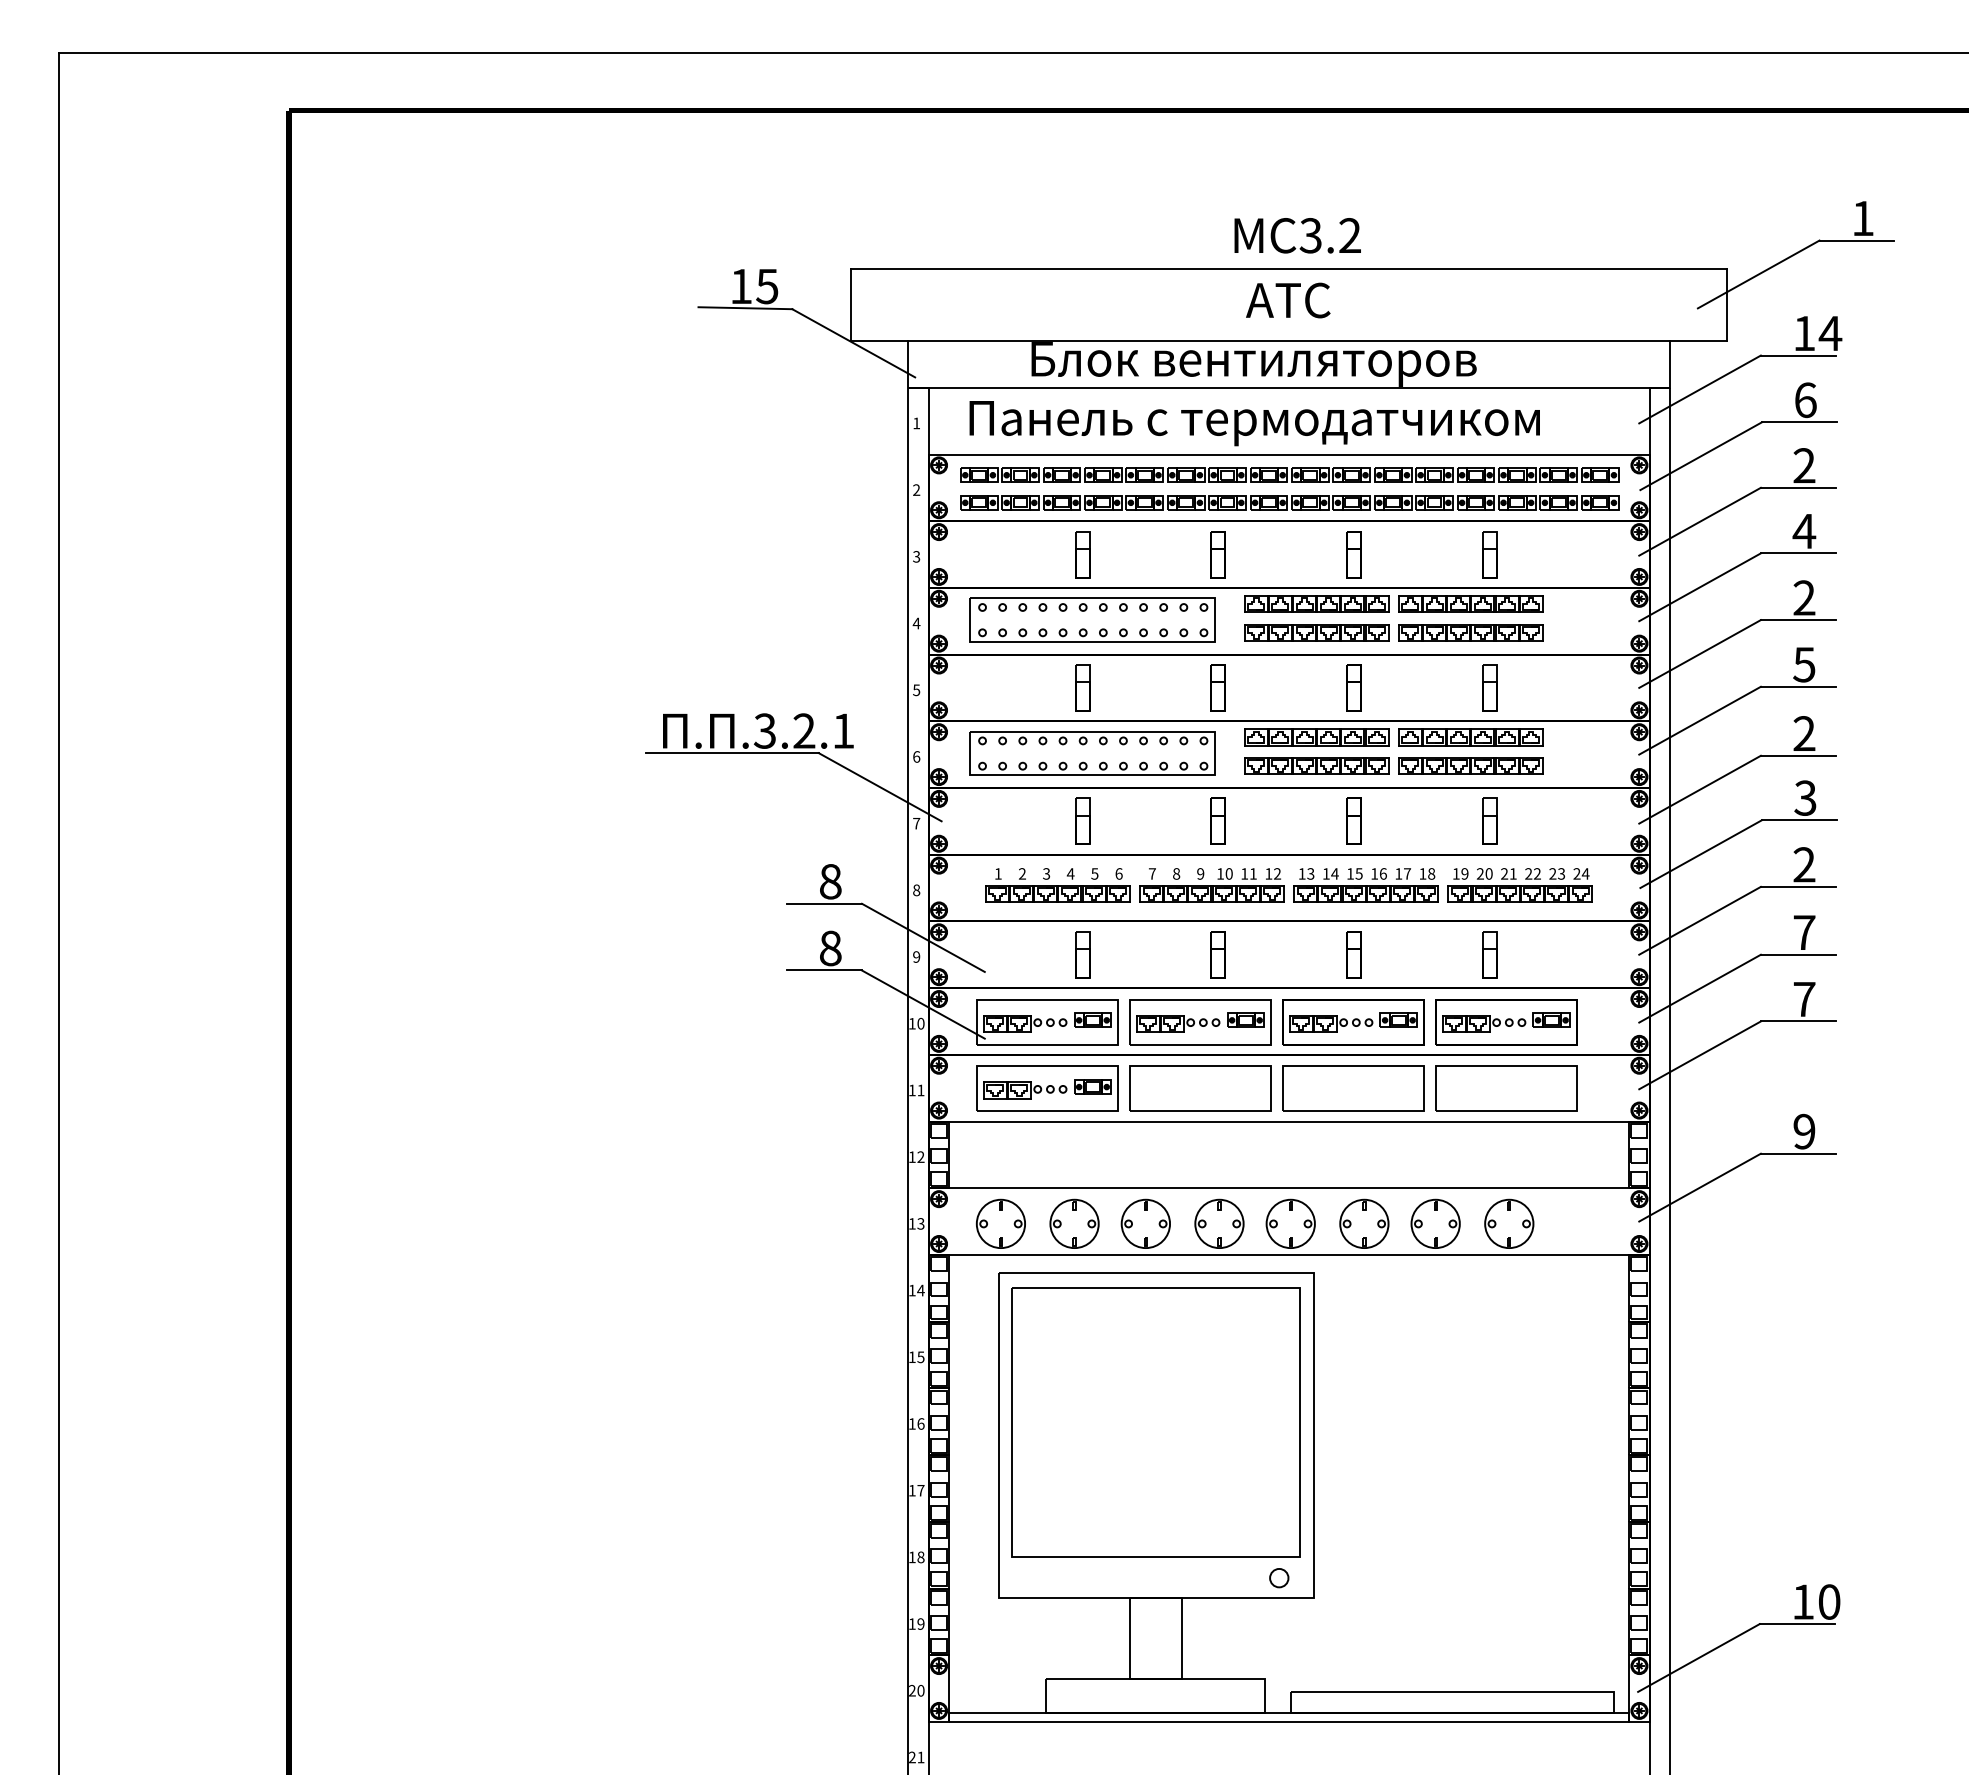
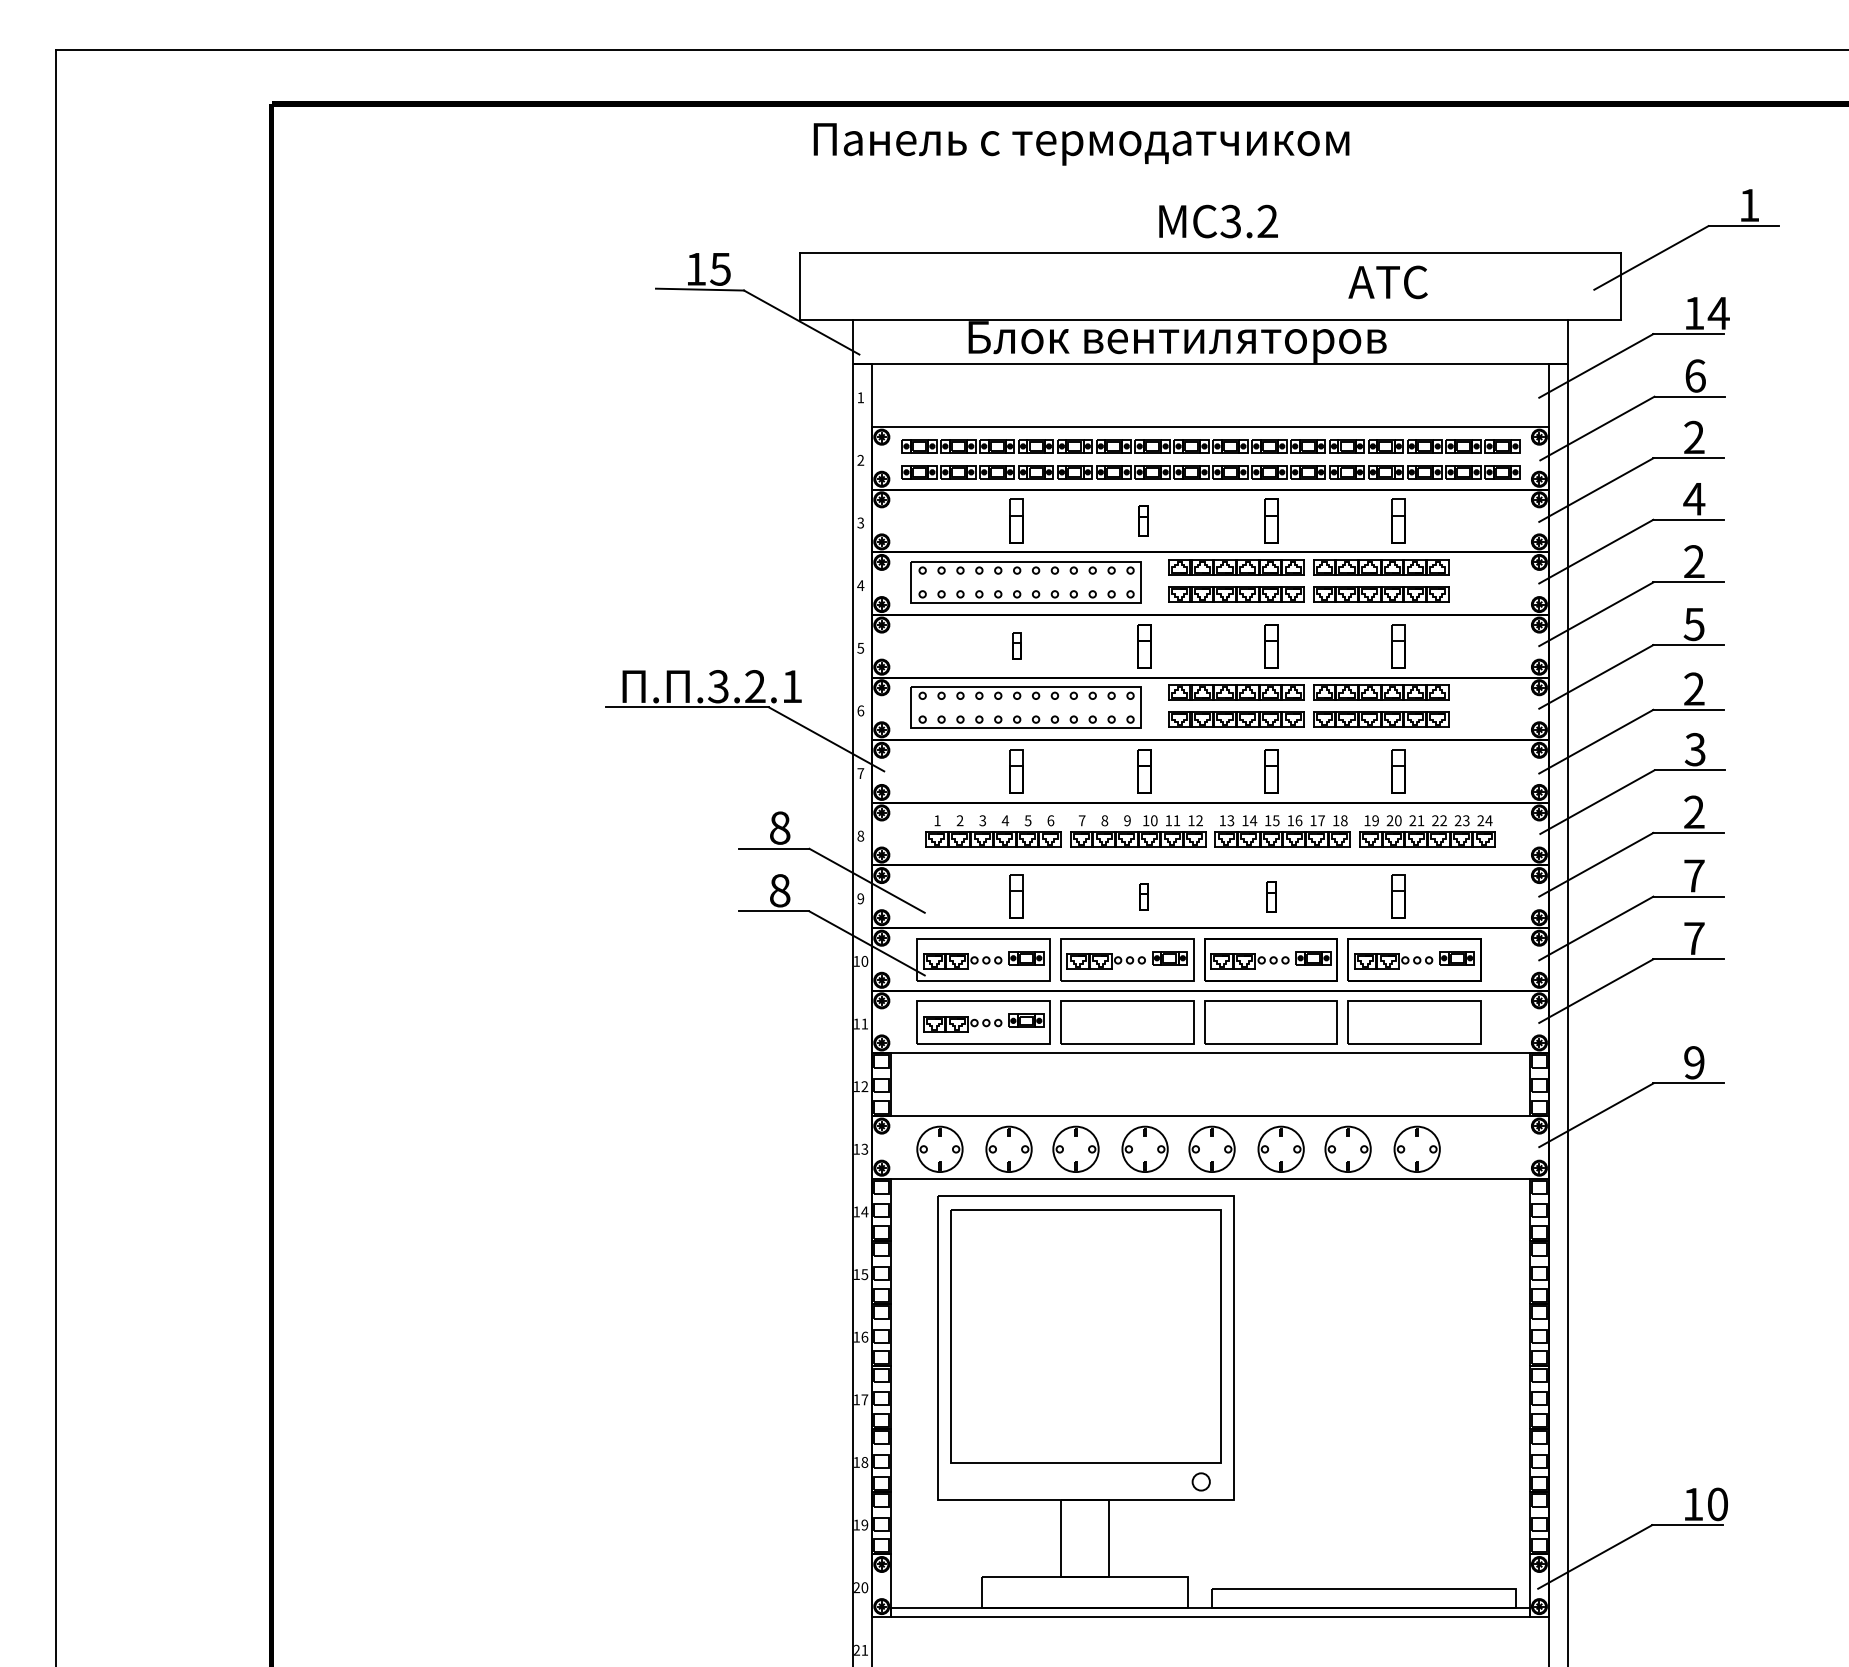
text: (1288, 300) -> (1388, 282), moved
text: (1254, 423) -> (1081, 144), moved
part: (1217, 554) -> (1143, 520), size x0.7
part: (1082, 687) -> (1016, 645), size x0.6
part: (1217, 954) -> (1143, 896), size x0.6
part: (1353, 954) -> (1270, 896), size x0.7

